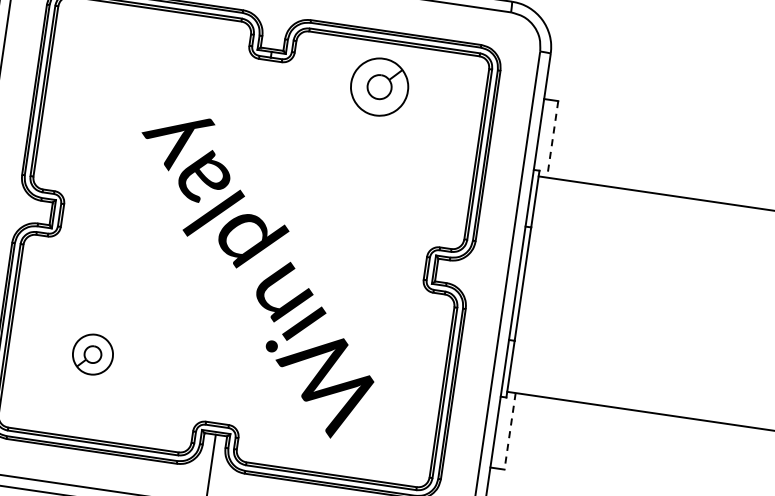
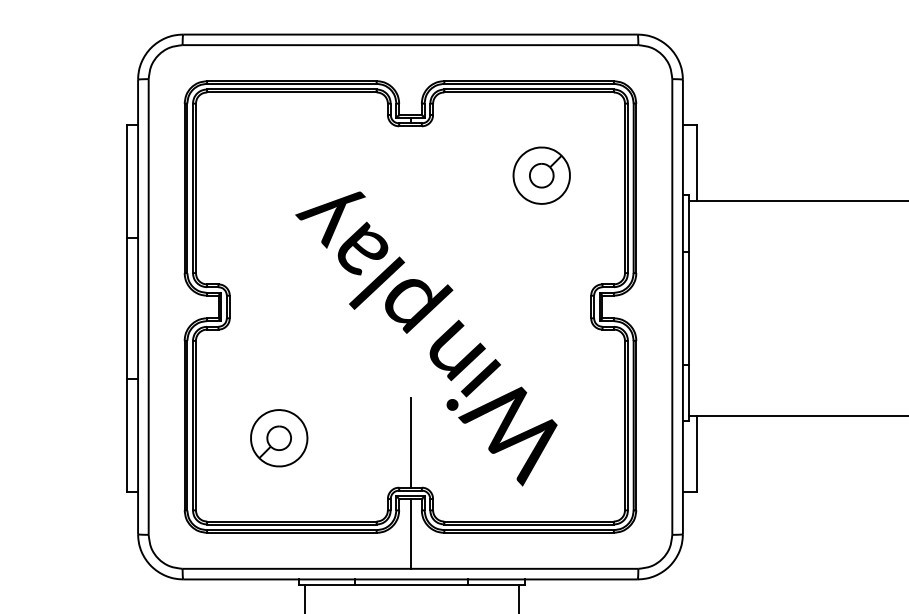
part: (379, 86) -> (541, 175), moved
line: (552, 139) -> (696, 163), dashed -> solid
part: (93, 354) -> (279, 438), size x1.43
line: (224, 378) -> (410, 442), added
line: (509, 431) -> (696, 454), dashed -> solid

